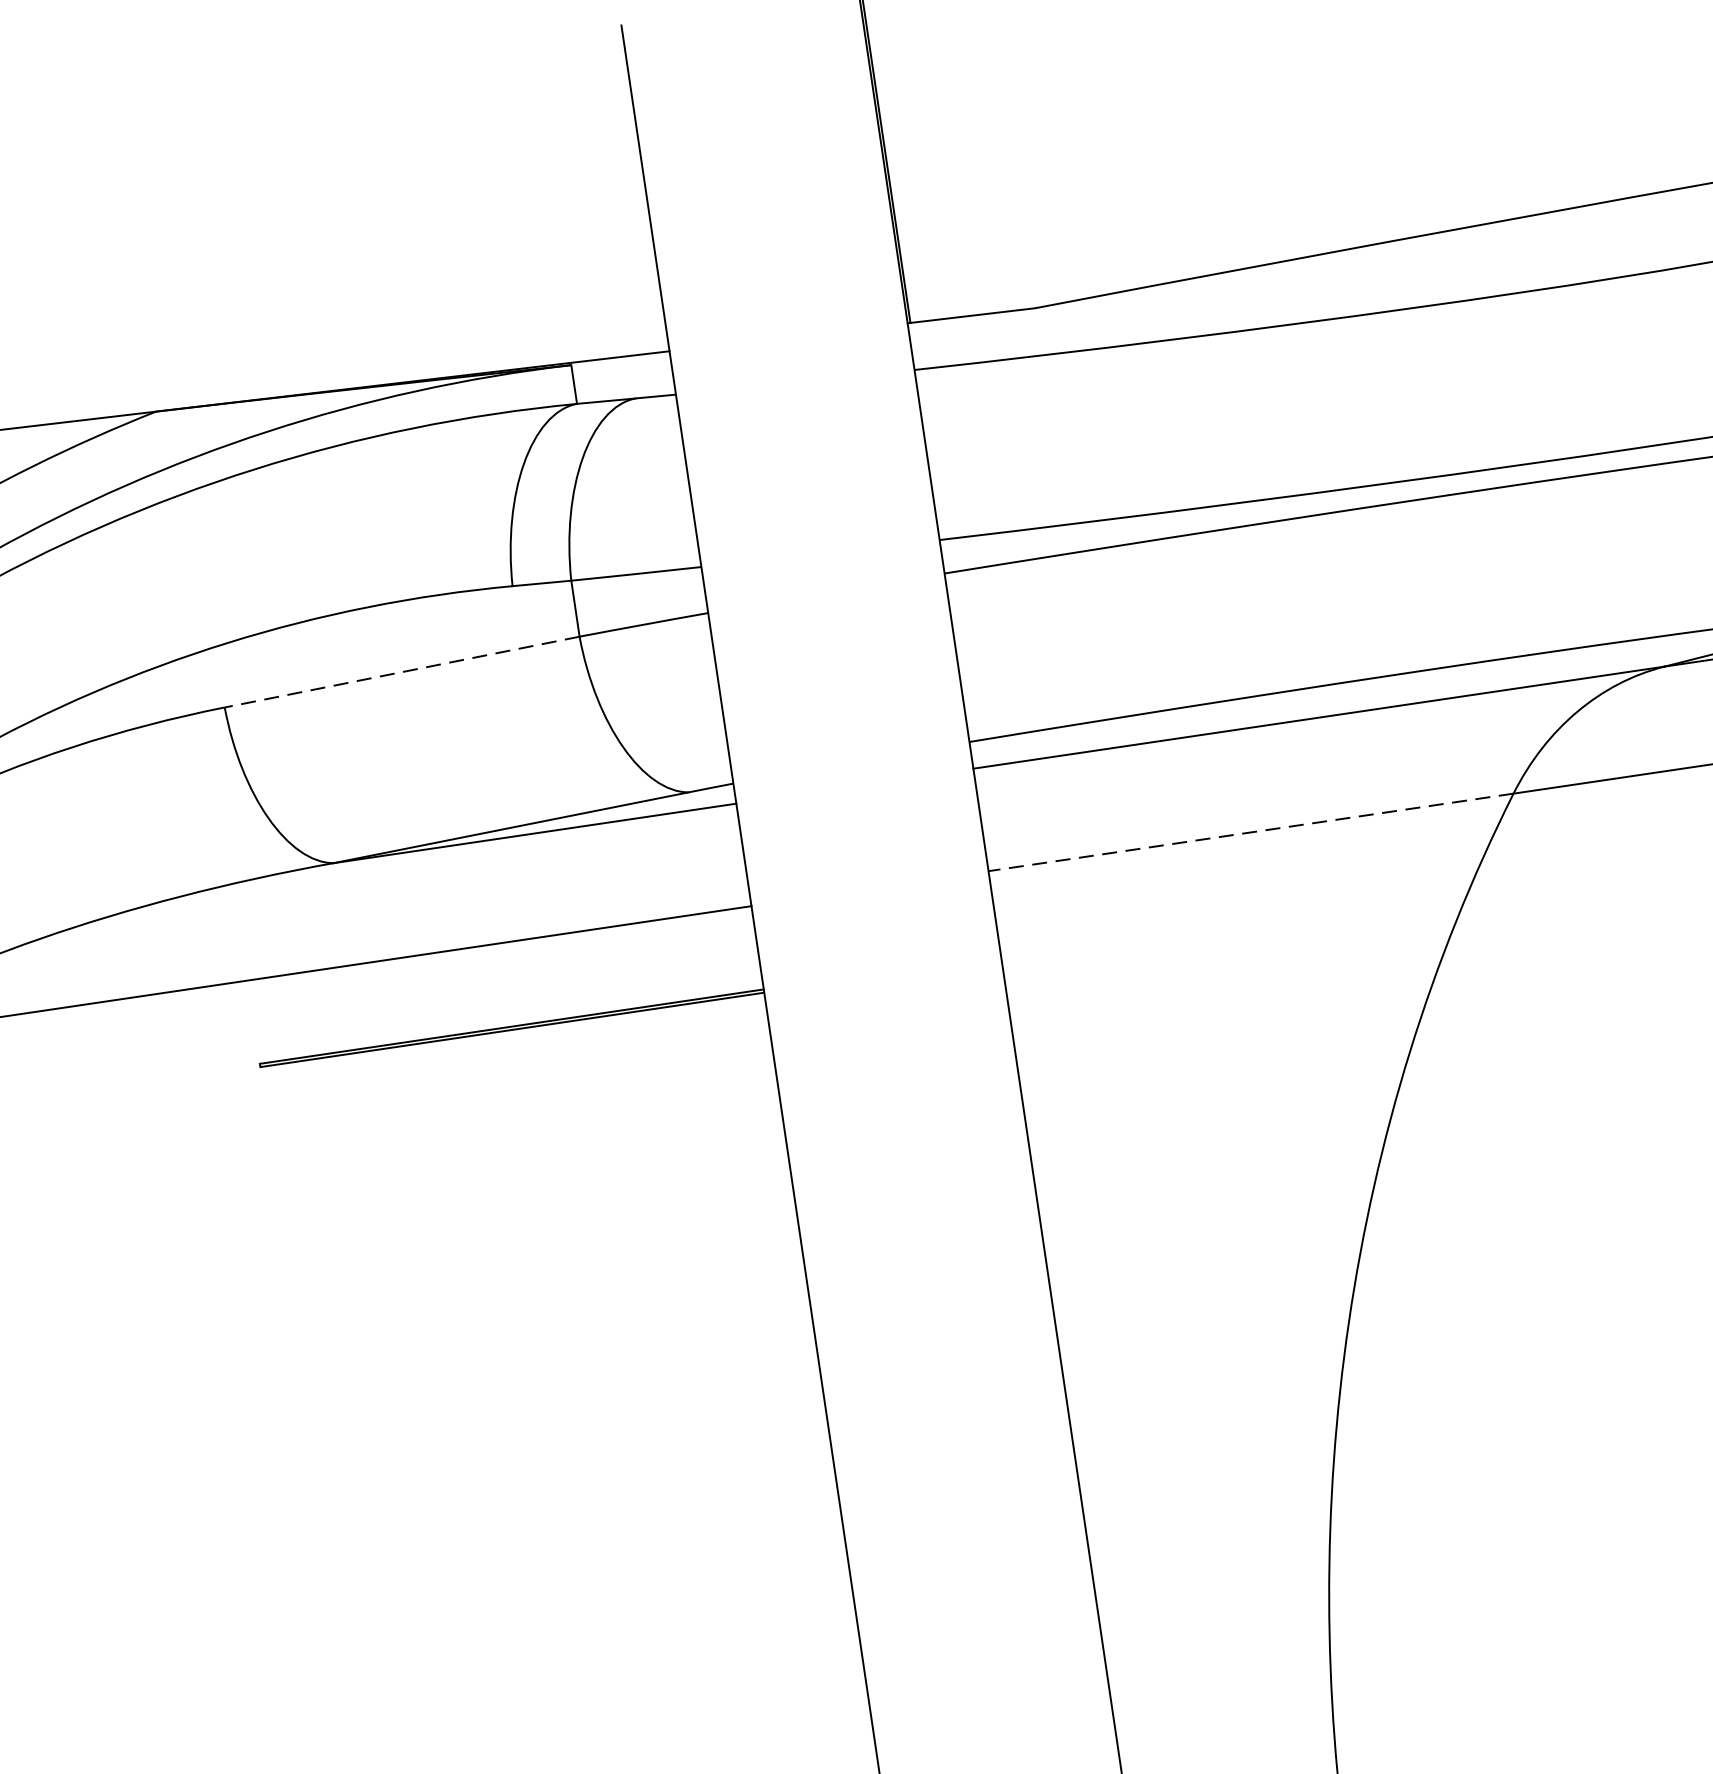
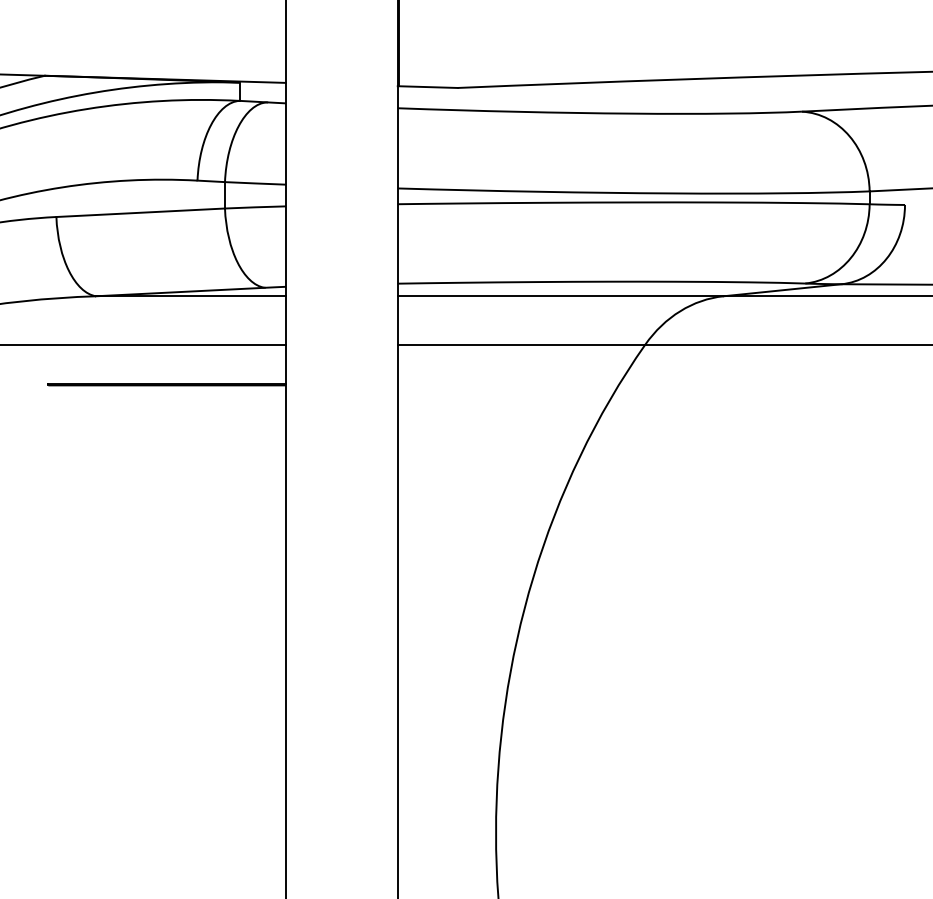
line: (401, 671) -> (140, 212), dashed -> solid
line: (1250, 832) -> (521, 344), dashed -> solid

